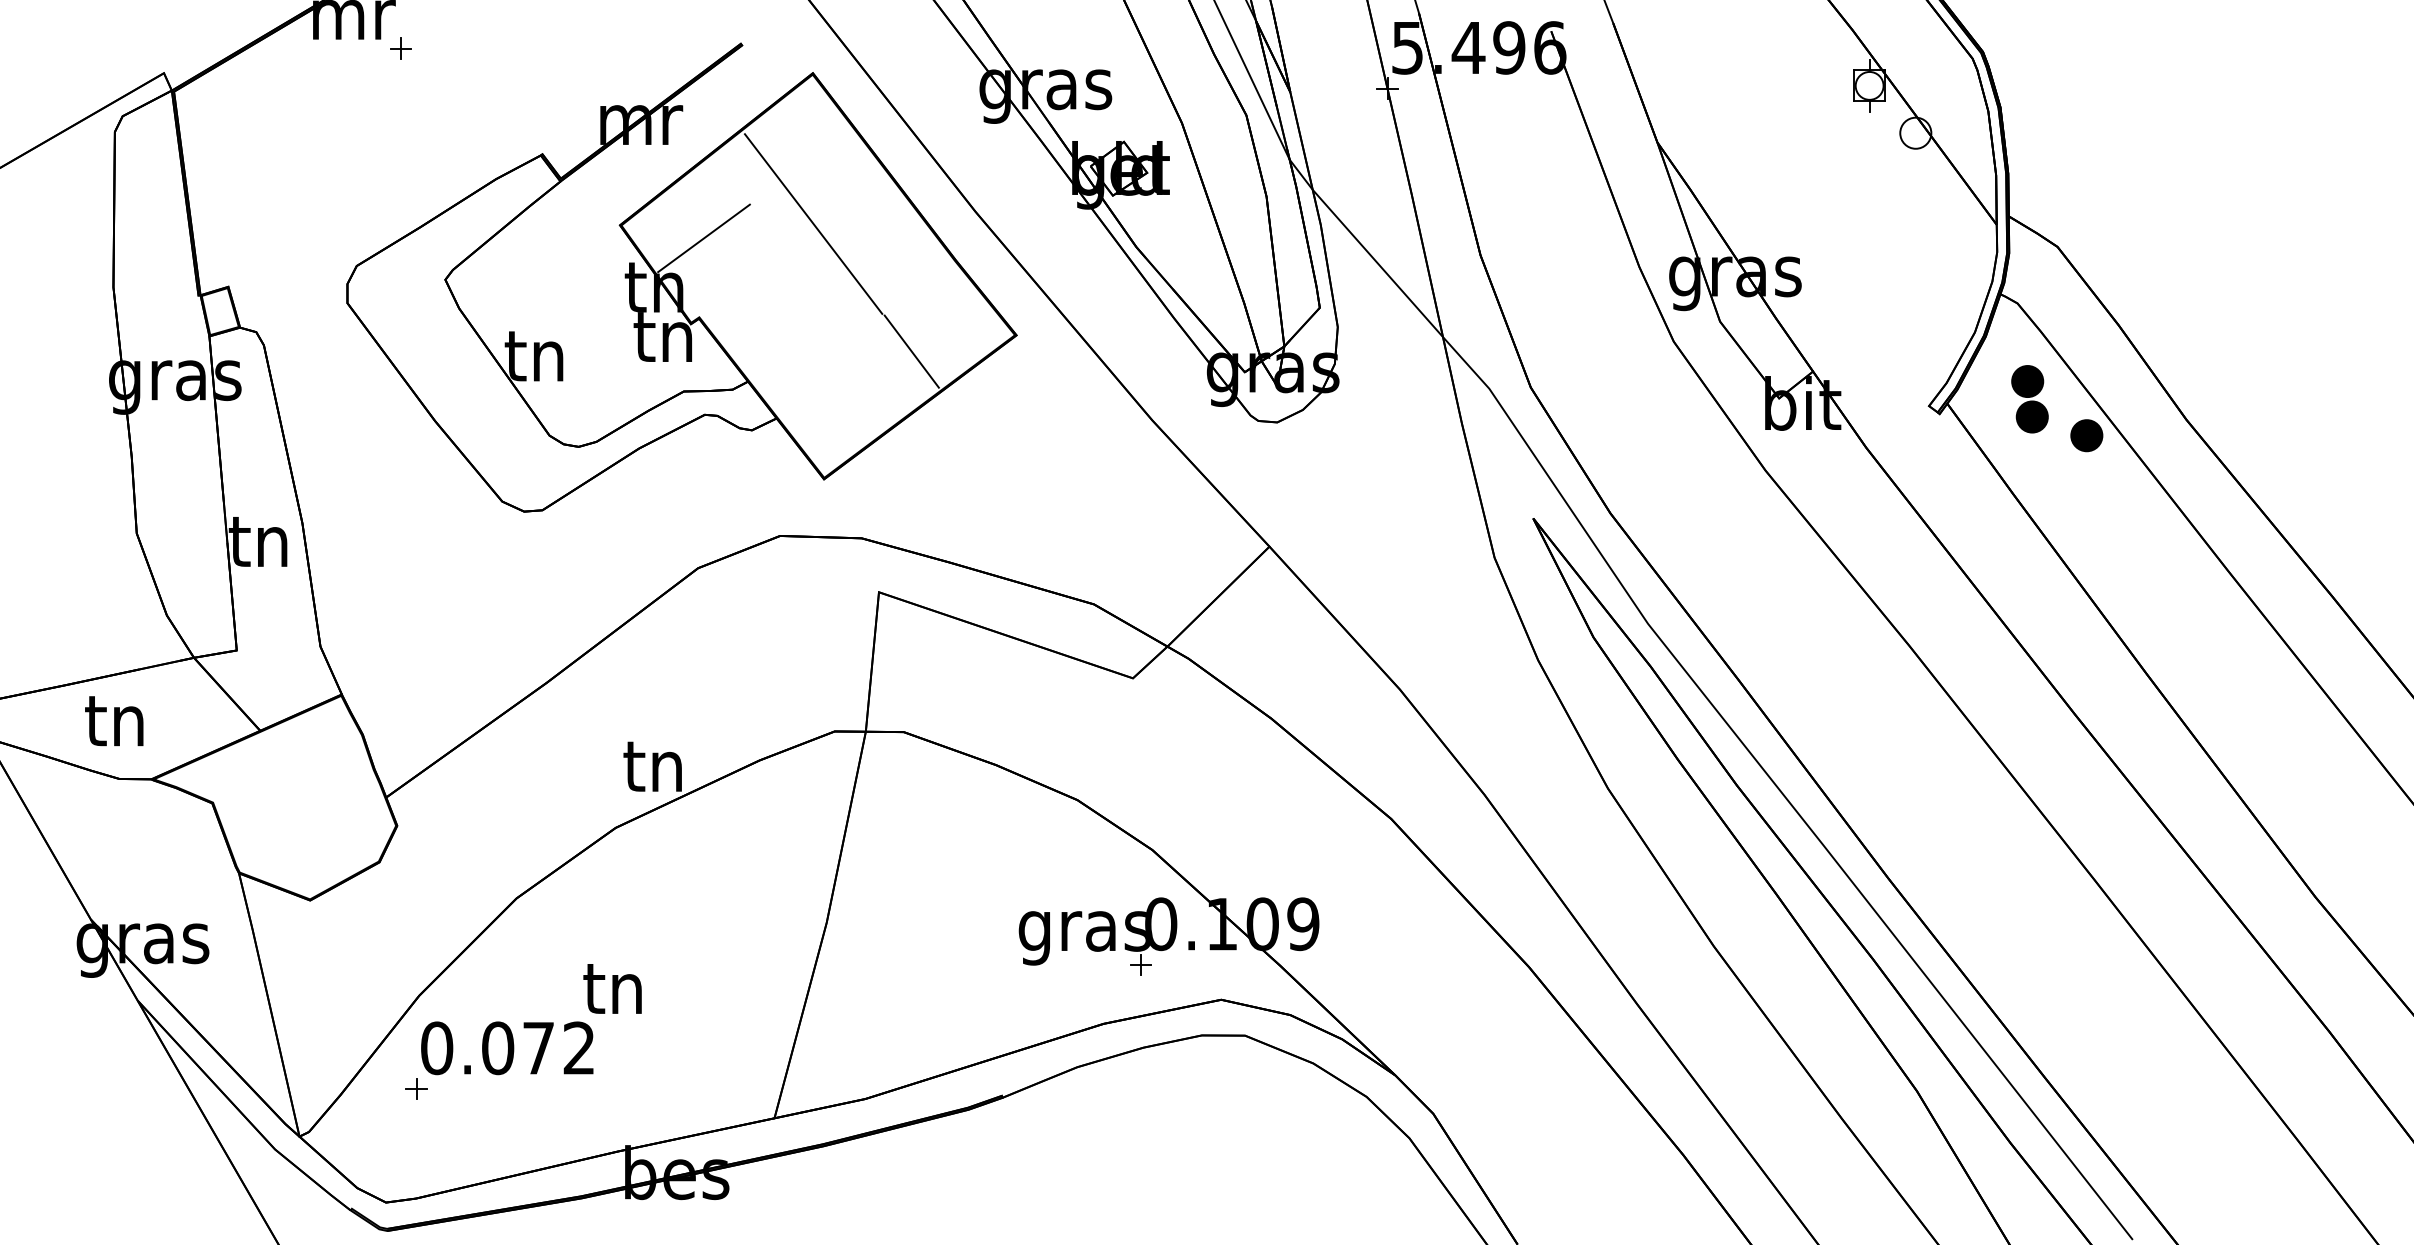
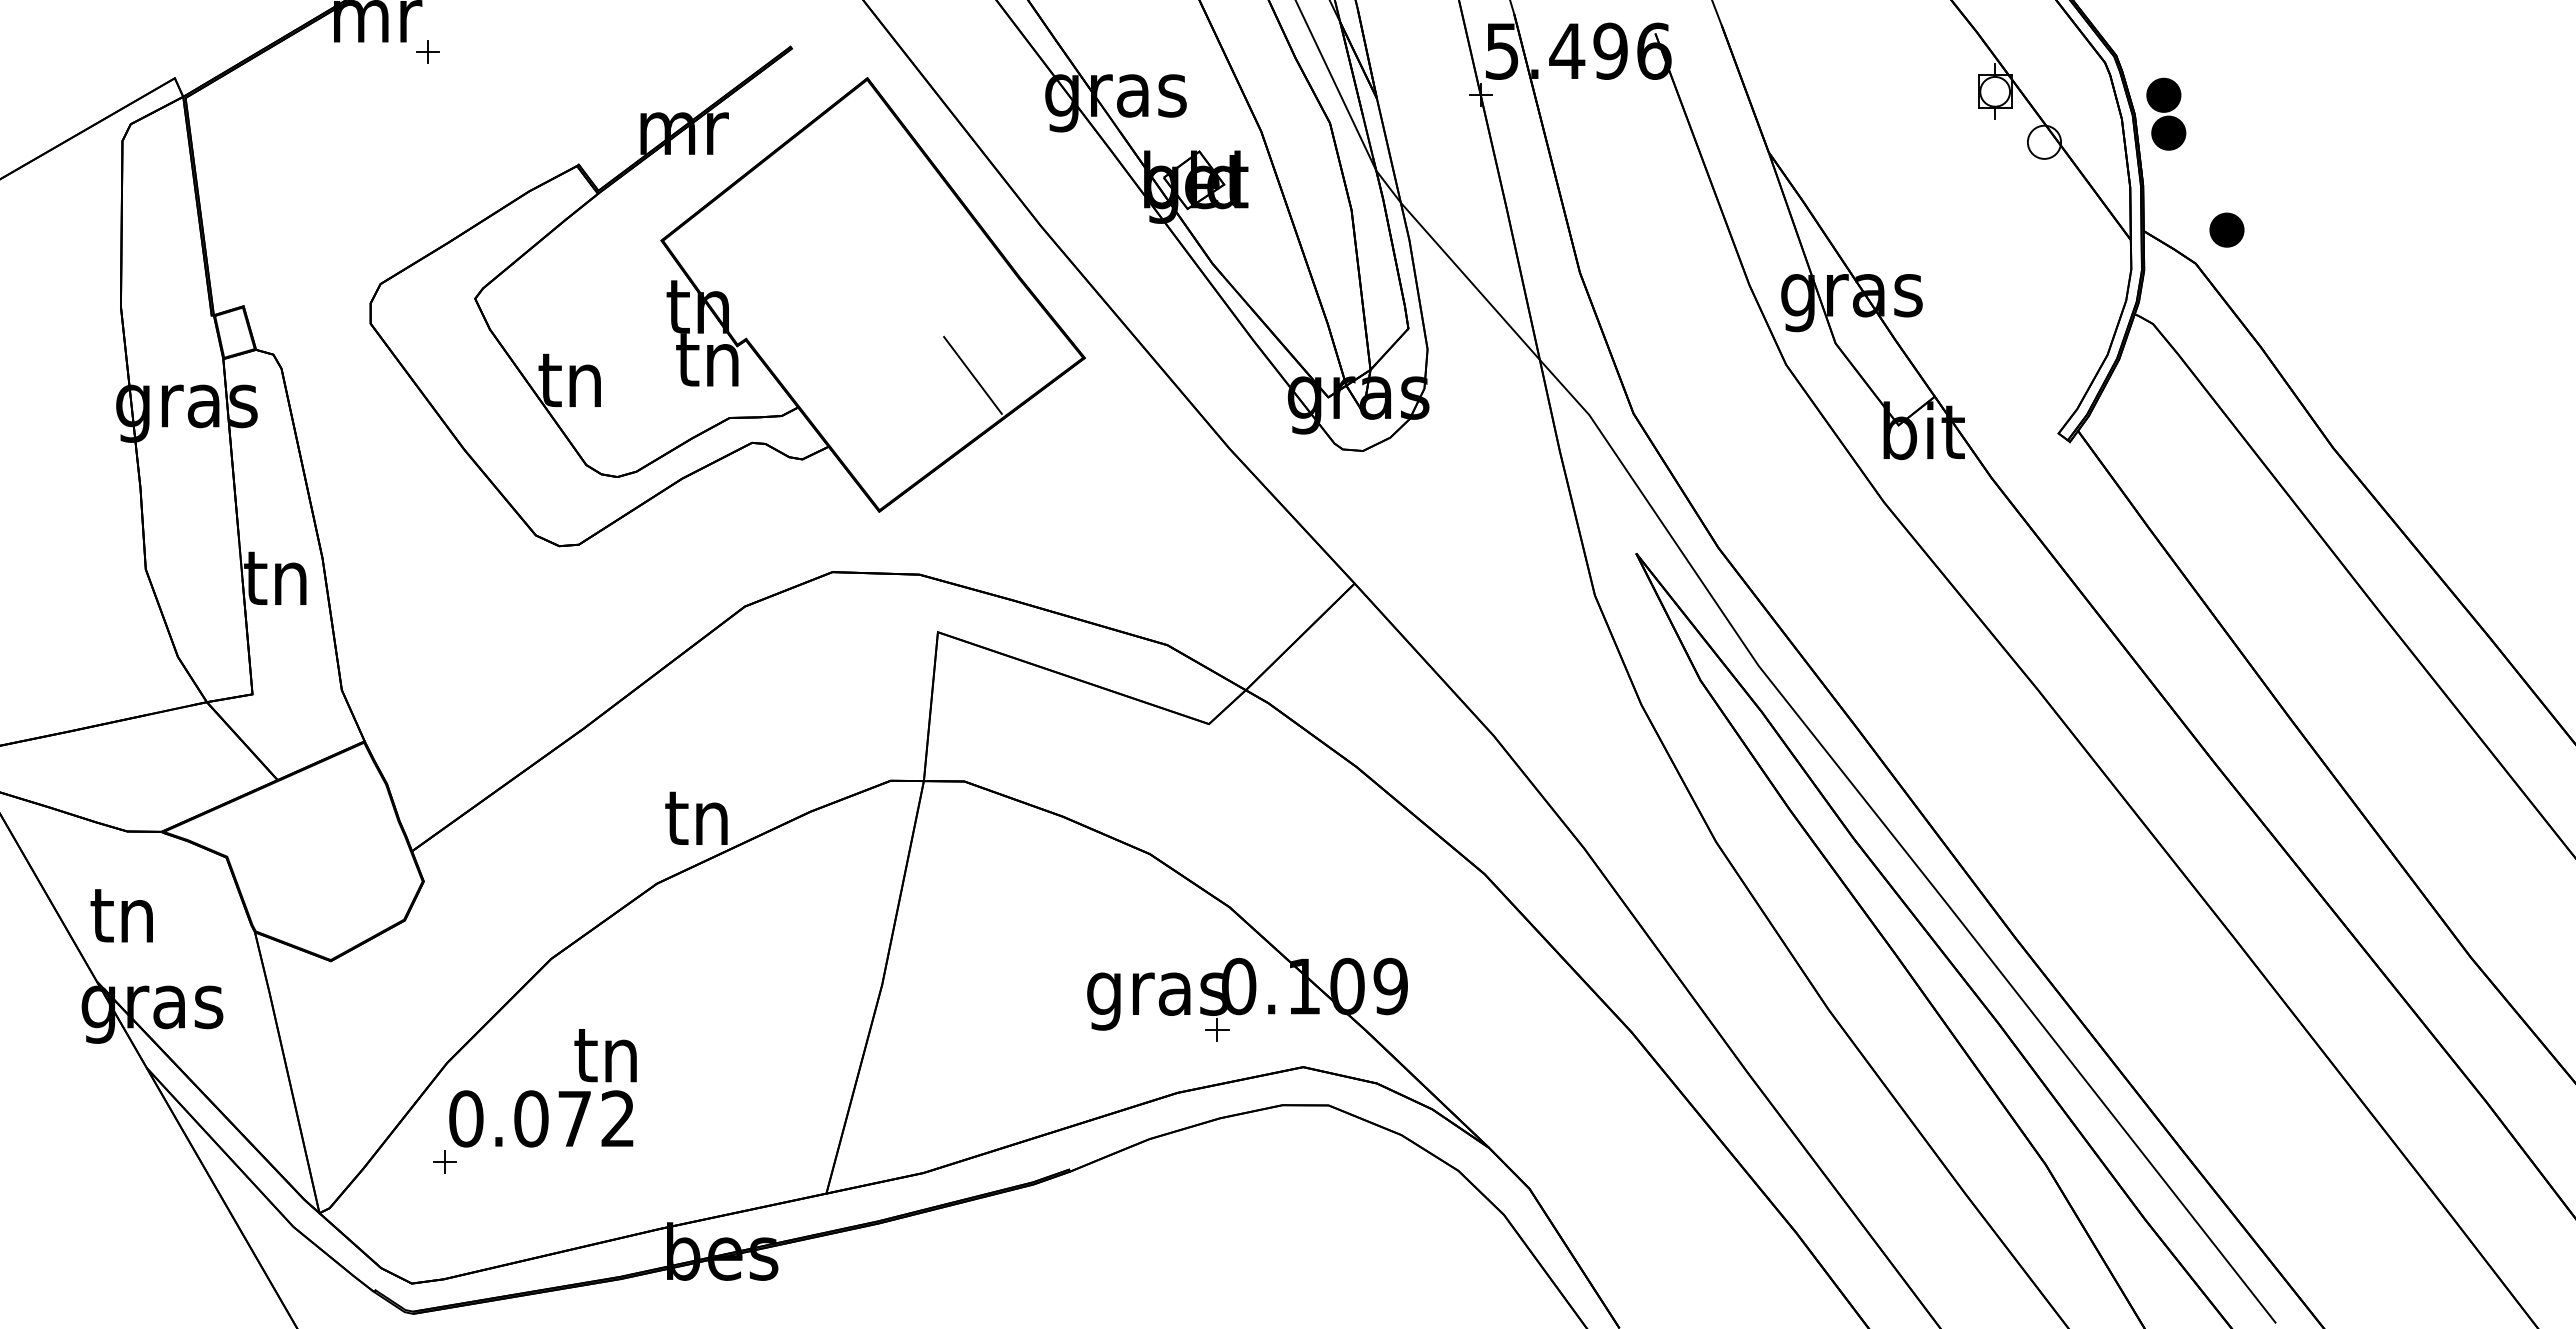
line: (812, 224) -> (867, 239), removed
line: (704, 238) -> (751, 254), removed
part: (2030, 398) -> (2166, 113), moved
part: (2086, 435) -> (2226, 229), moved
text: (113, 720) -> (121, 915), moved
text: (612, 988) -> (605, 1055), moved

